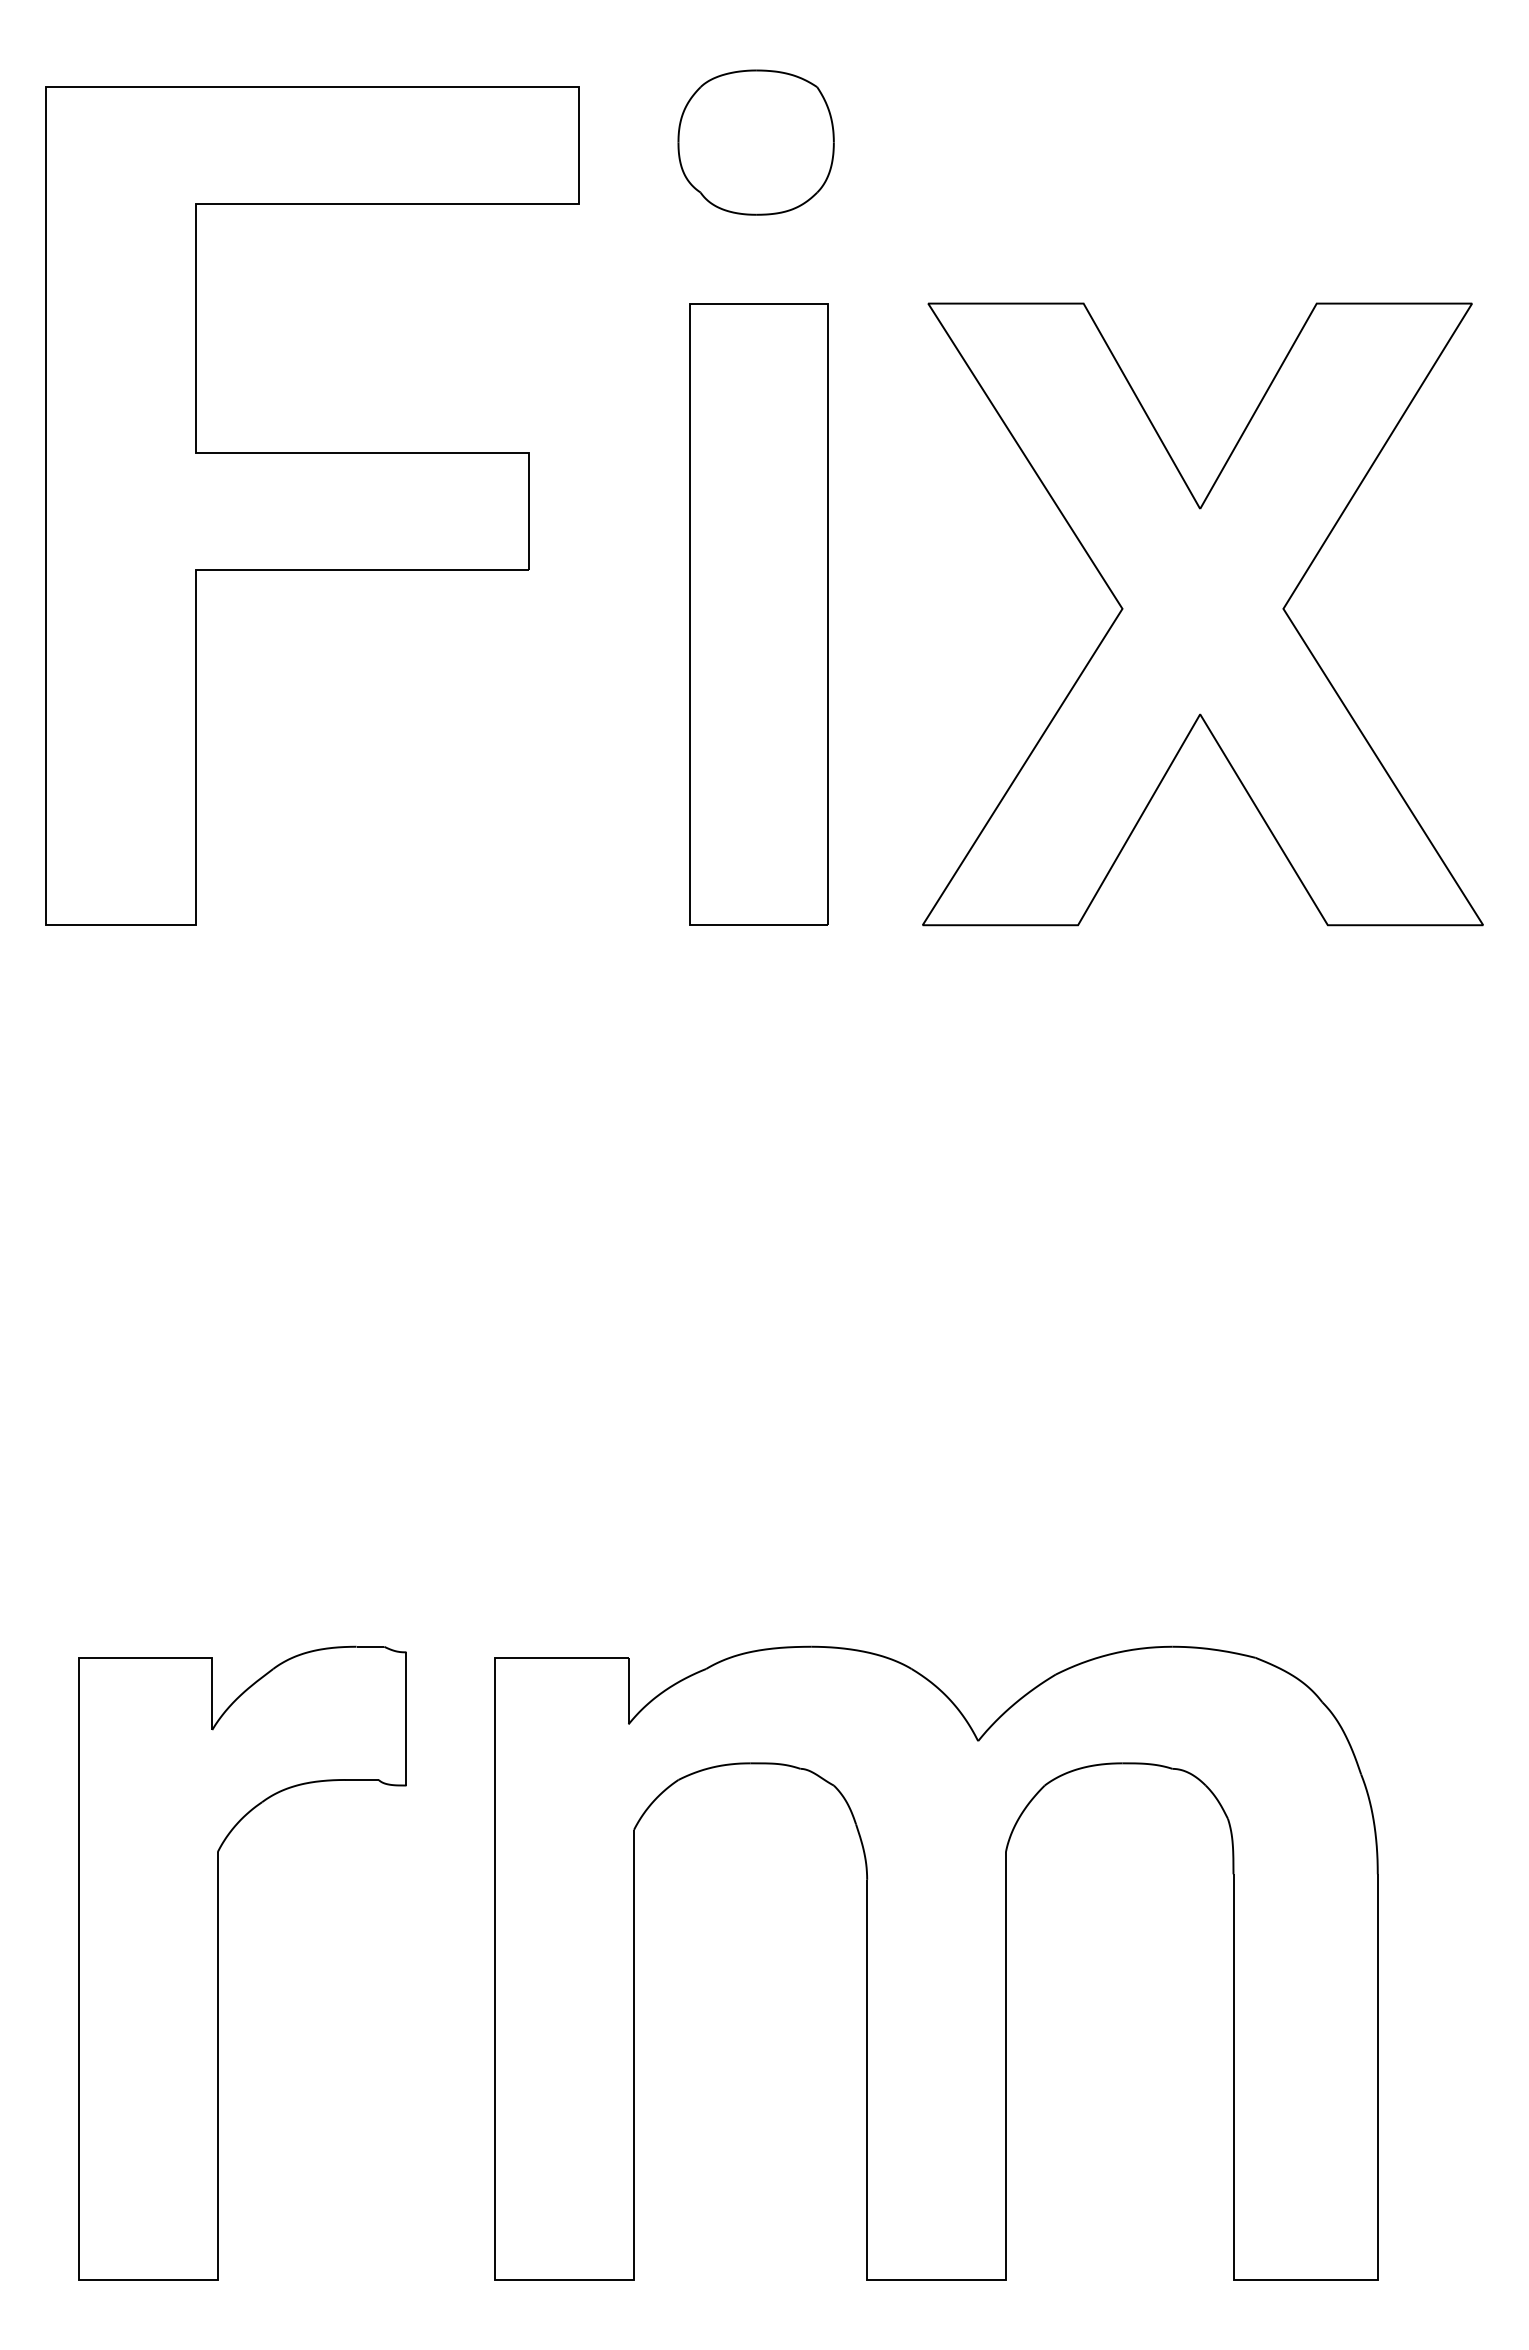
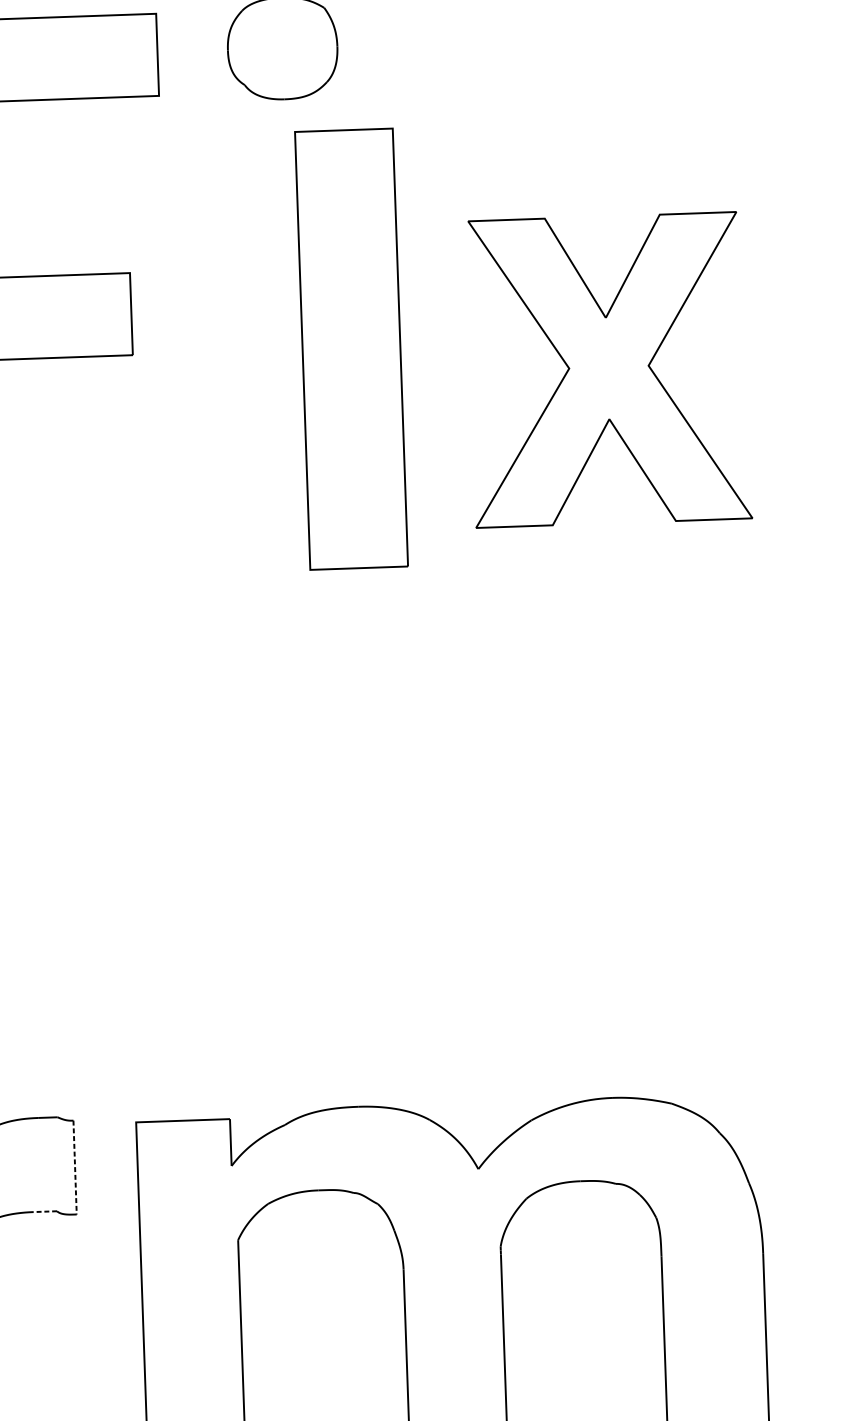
part: (758, 614) -> (351, 349), moved
part: (1202, 614) -> (608, 369), size x0.7
line: (406, 1718) -> (75, 1167), solid -> dashed
line: (362, 1779) -> (45, 1211), solid -> dashed

